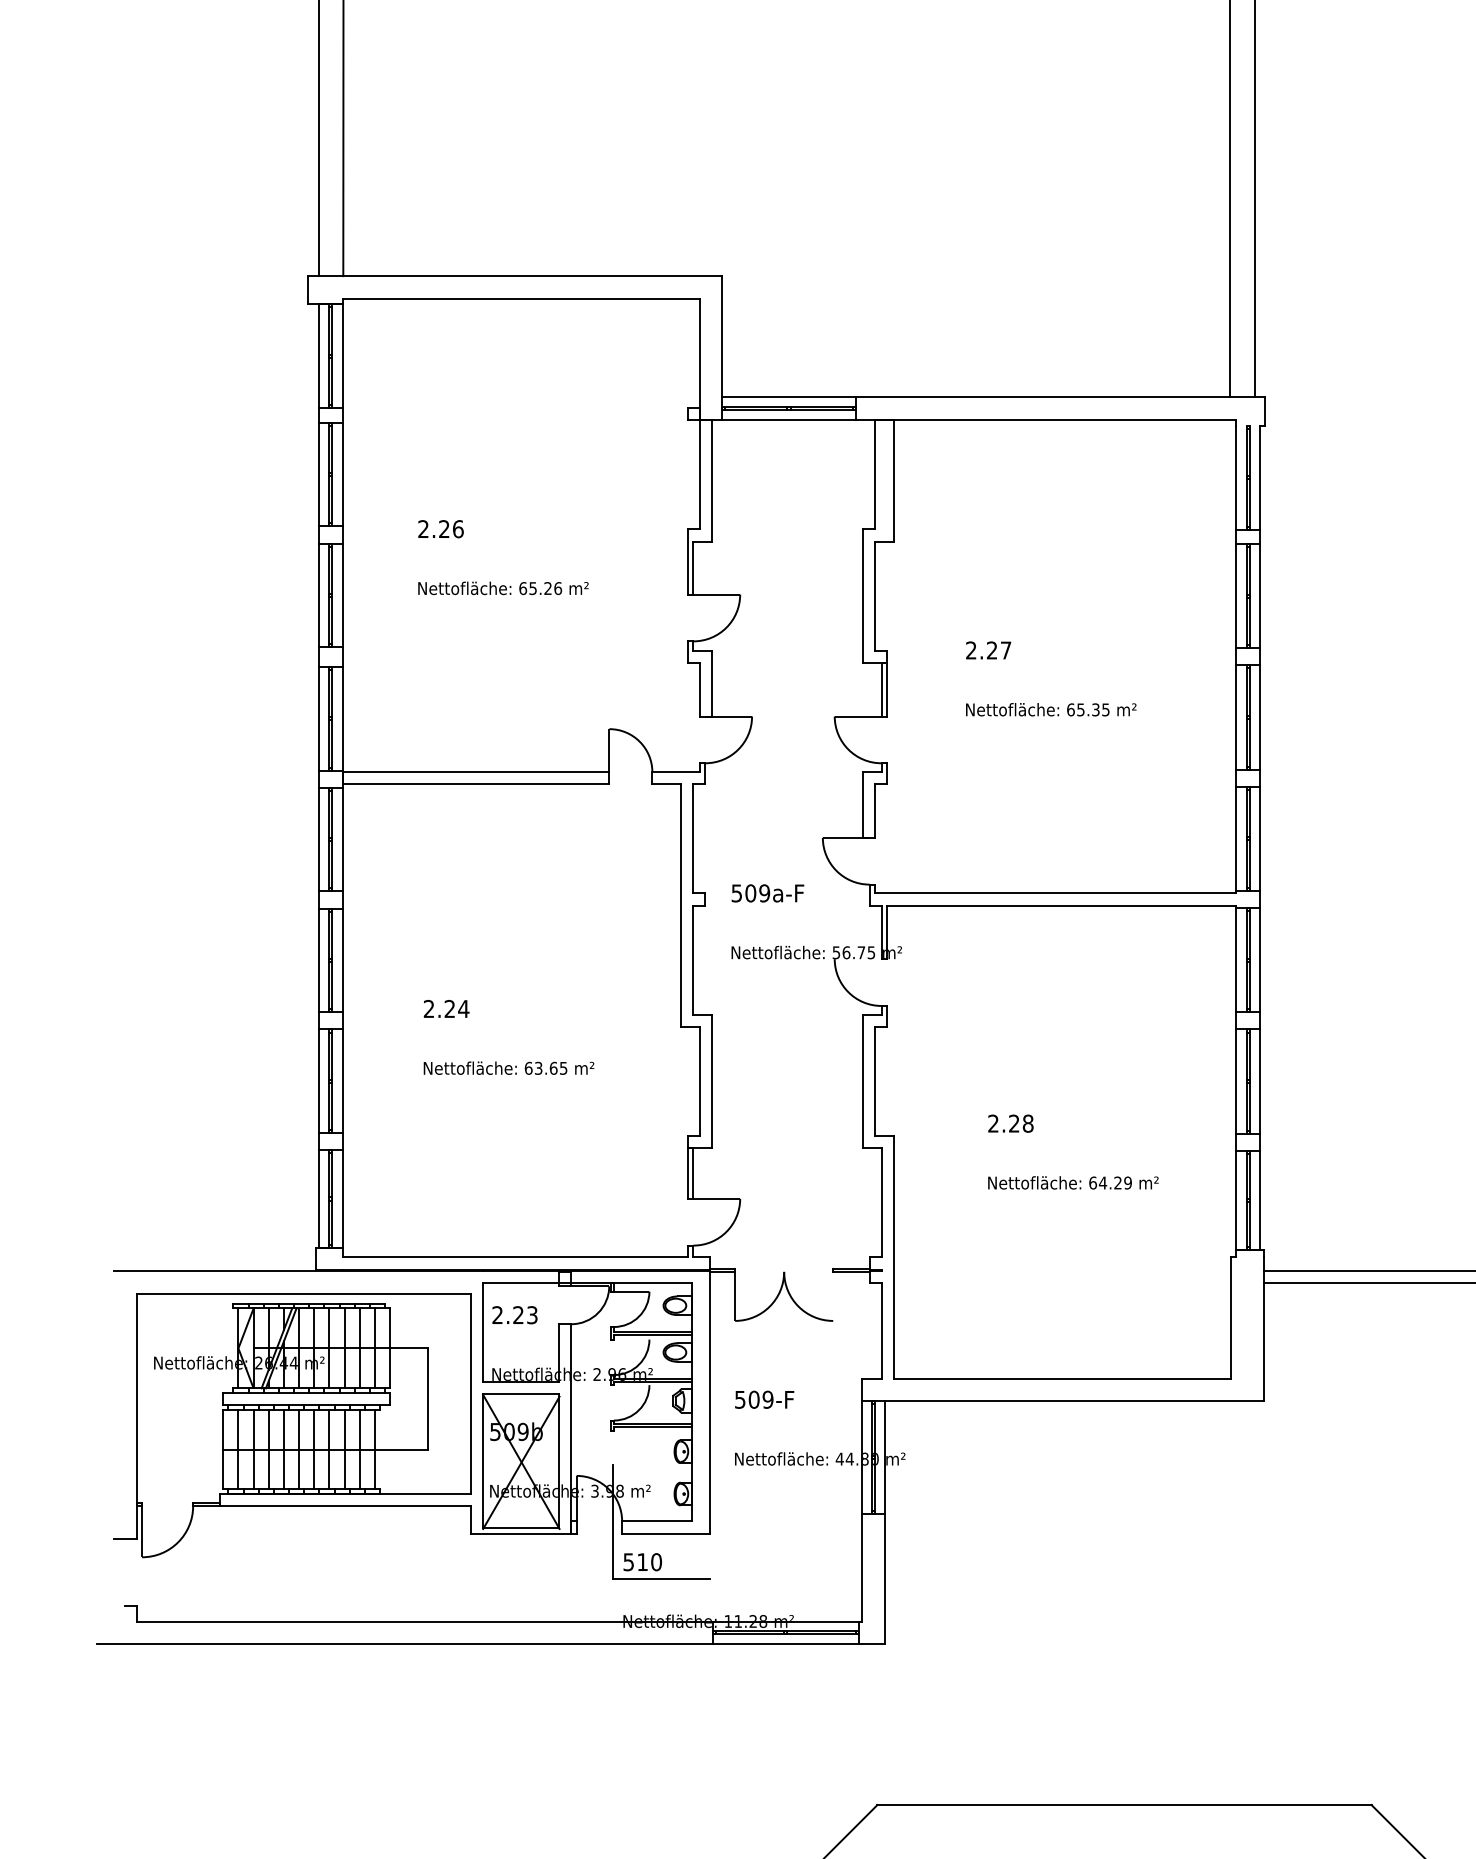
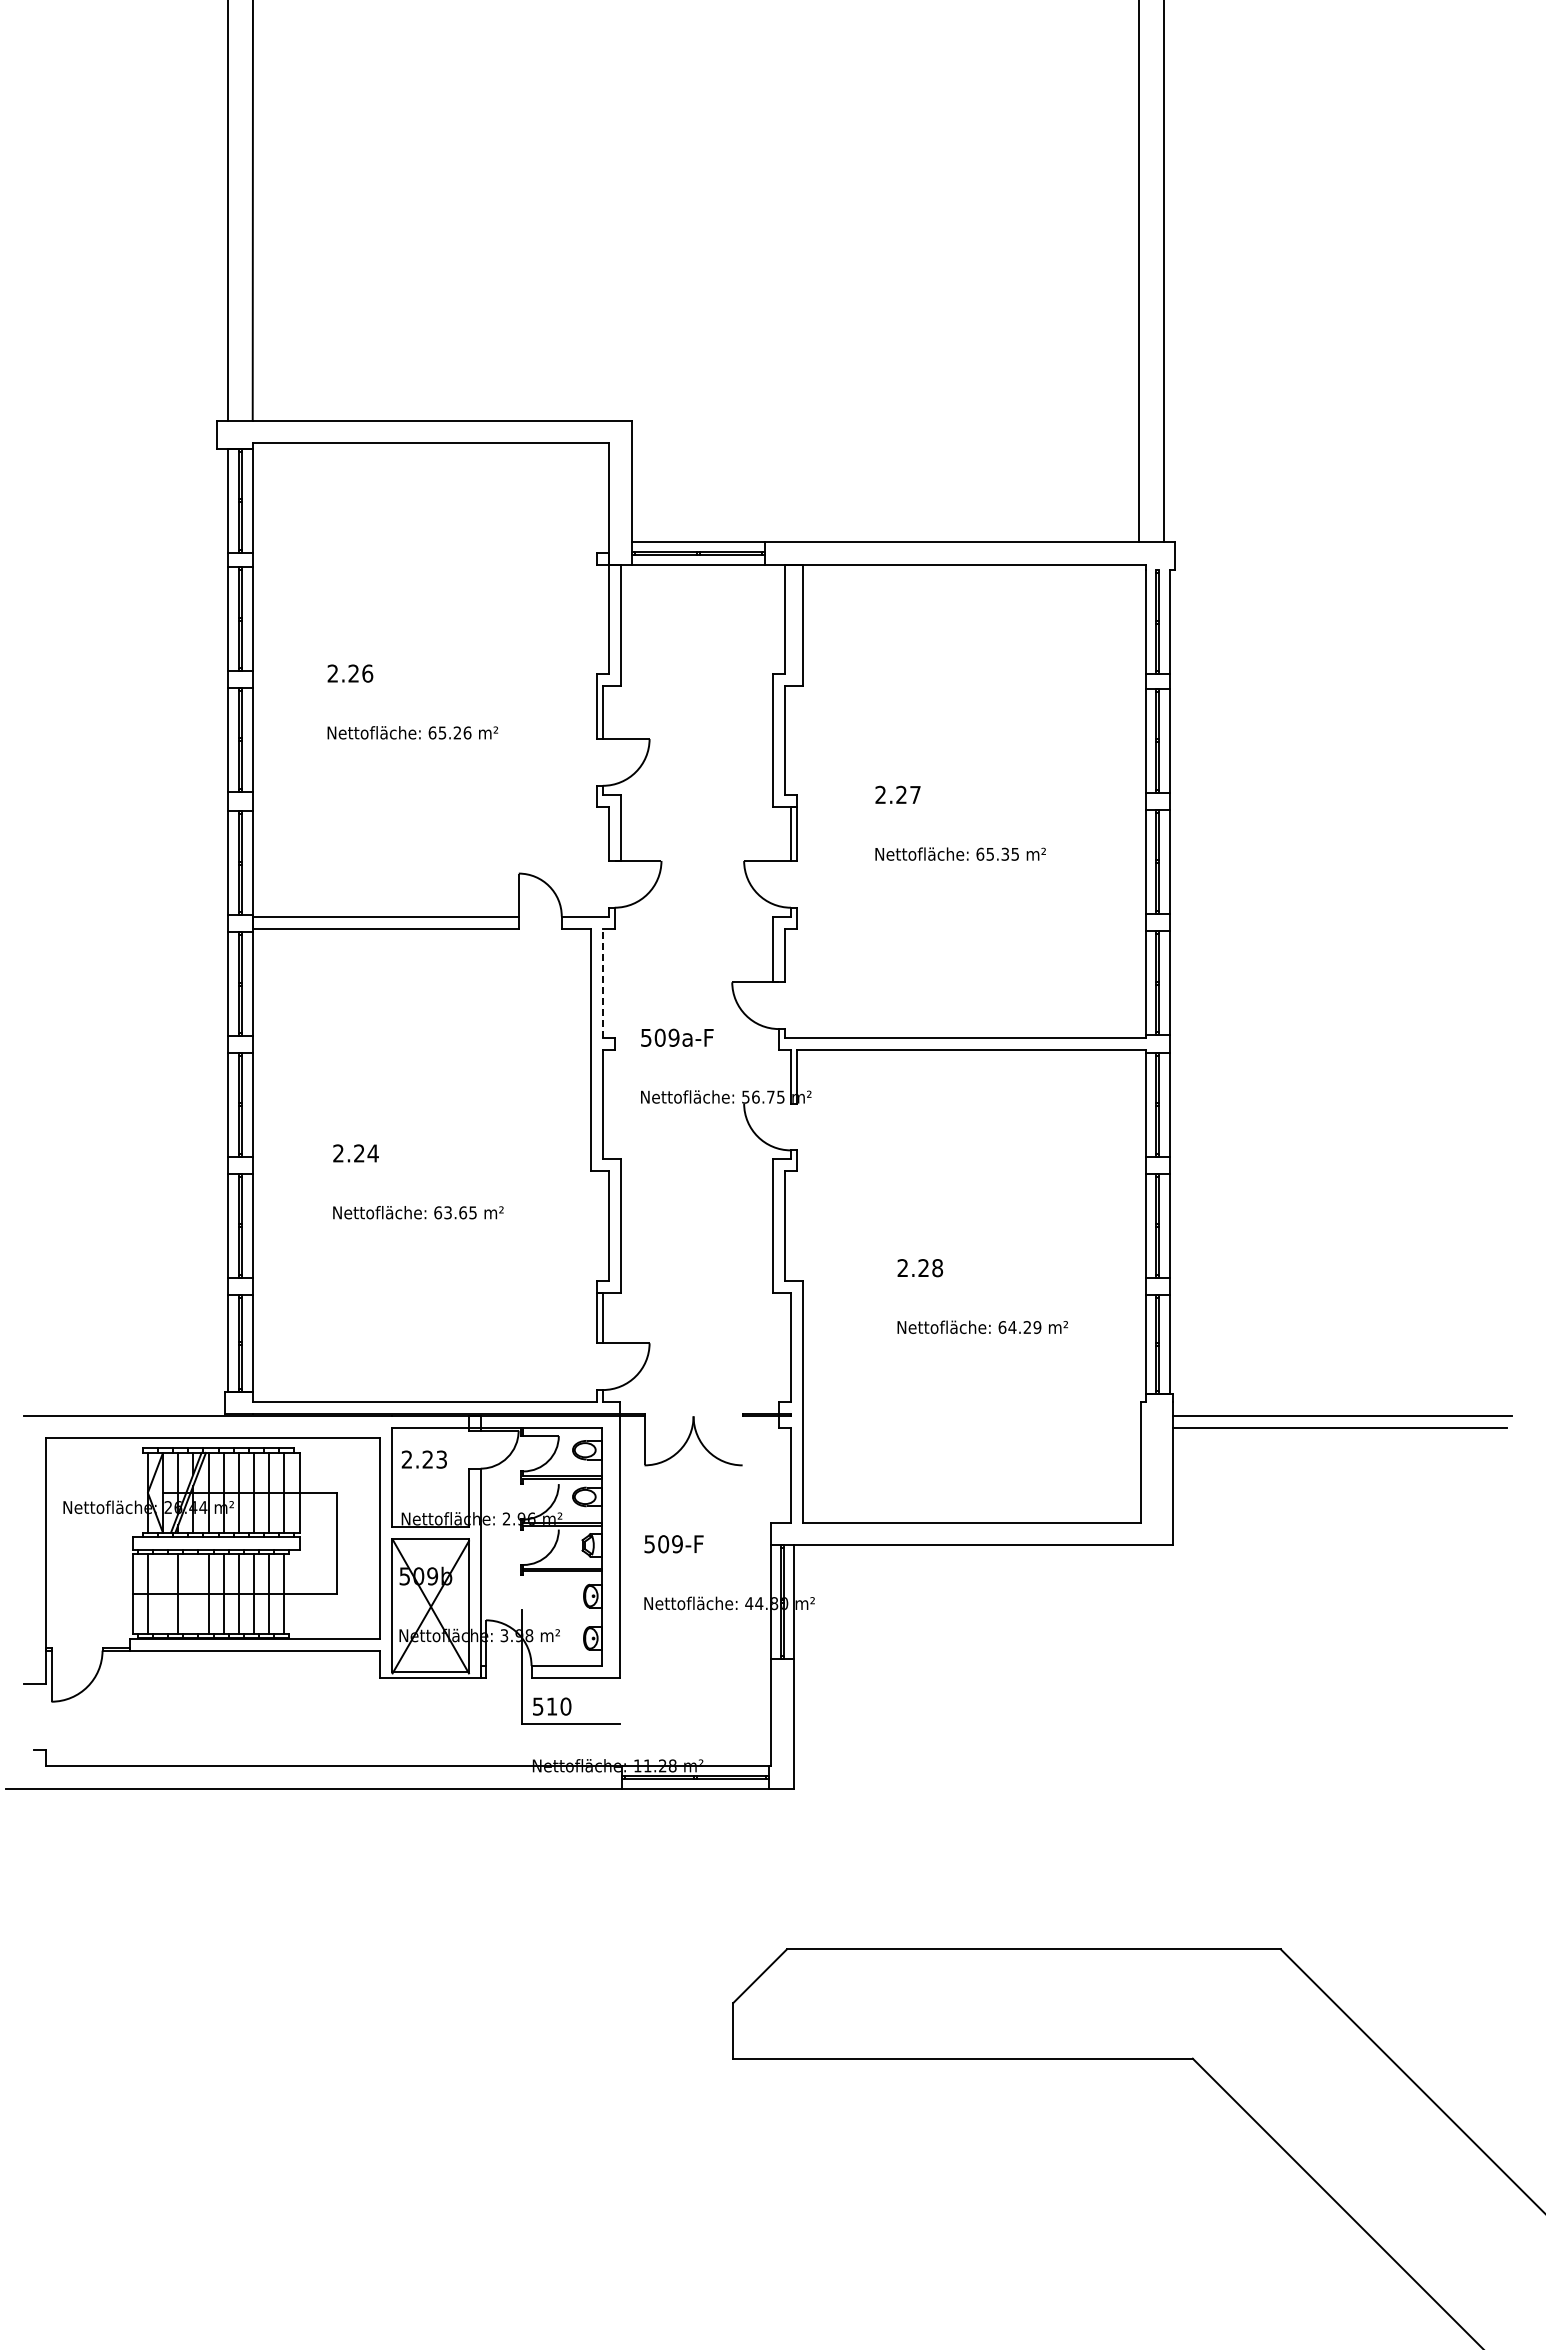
line: (693, 839) -> (602, 983), solid -> dashed
line: (254, 1449) -> (163, 1593), removed
line: (284, 1449) -> (193, 1593), removed

